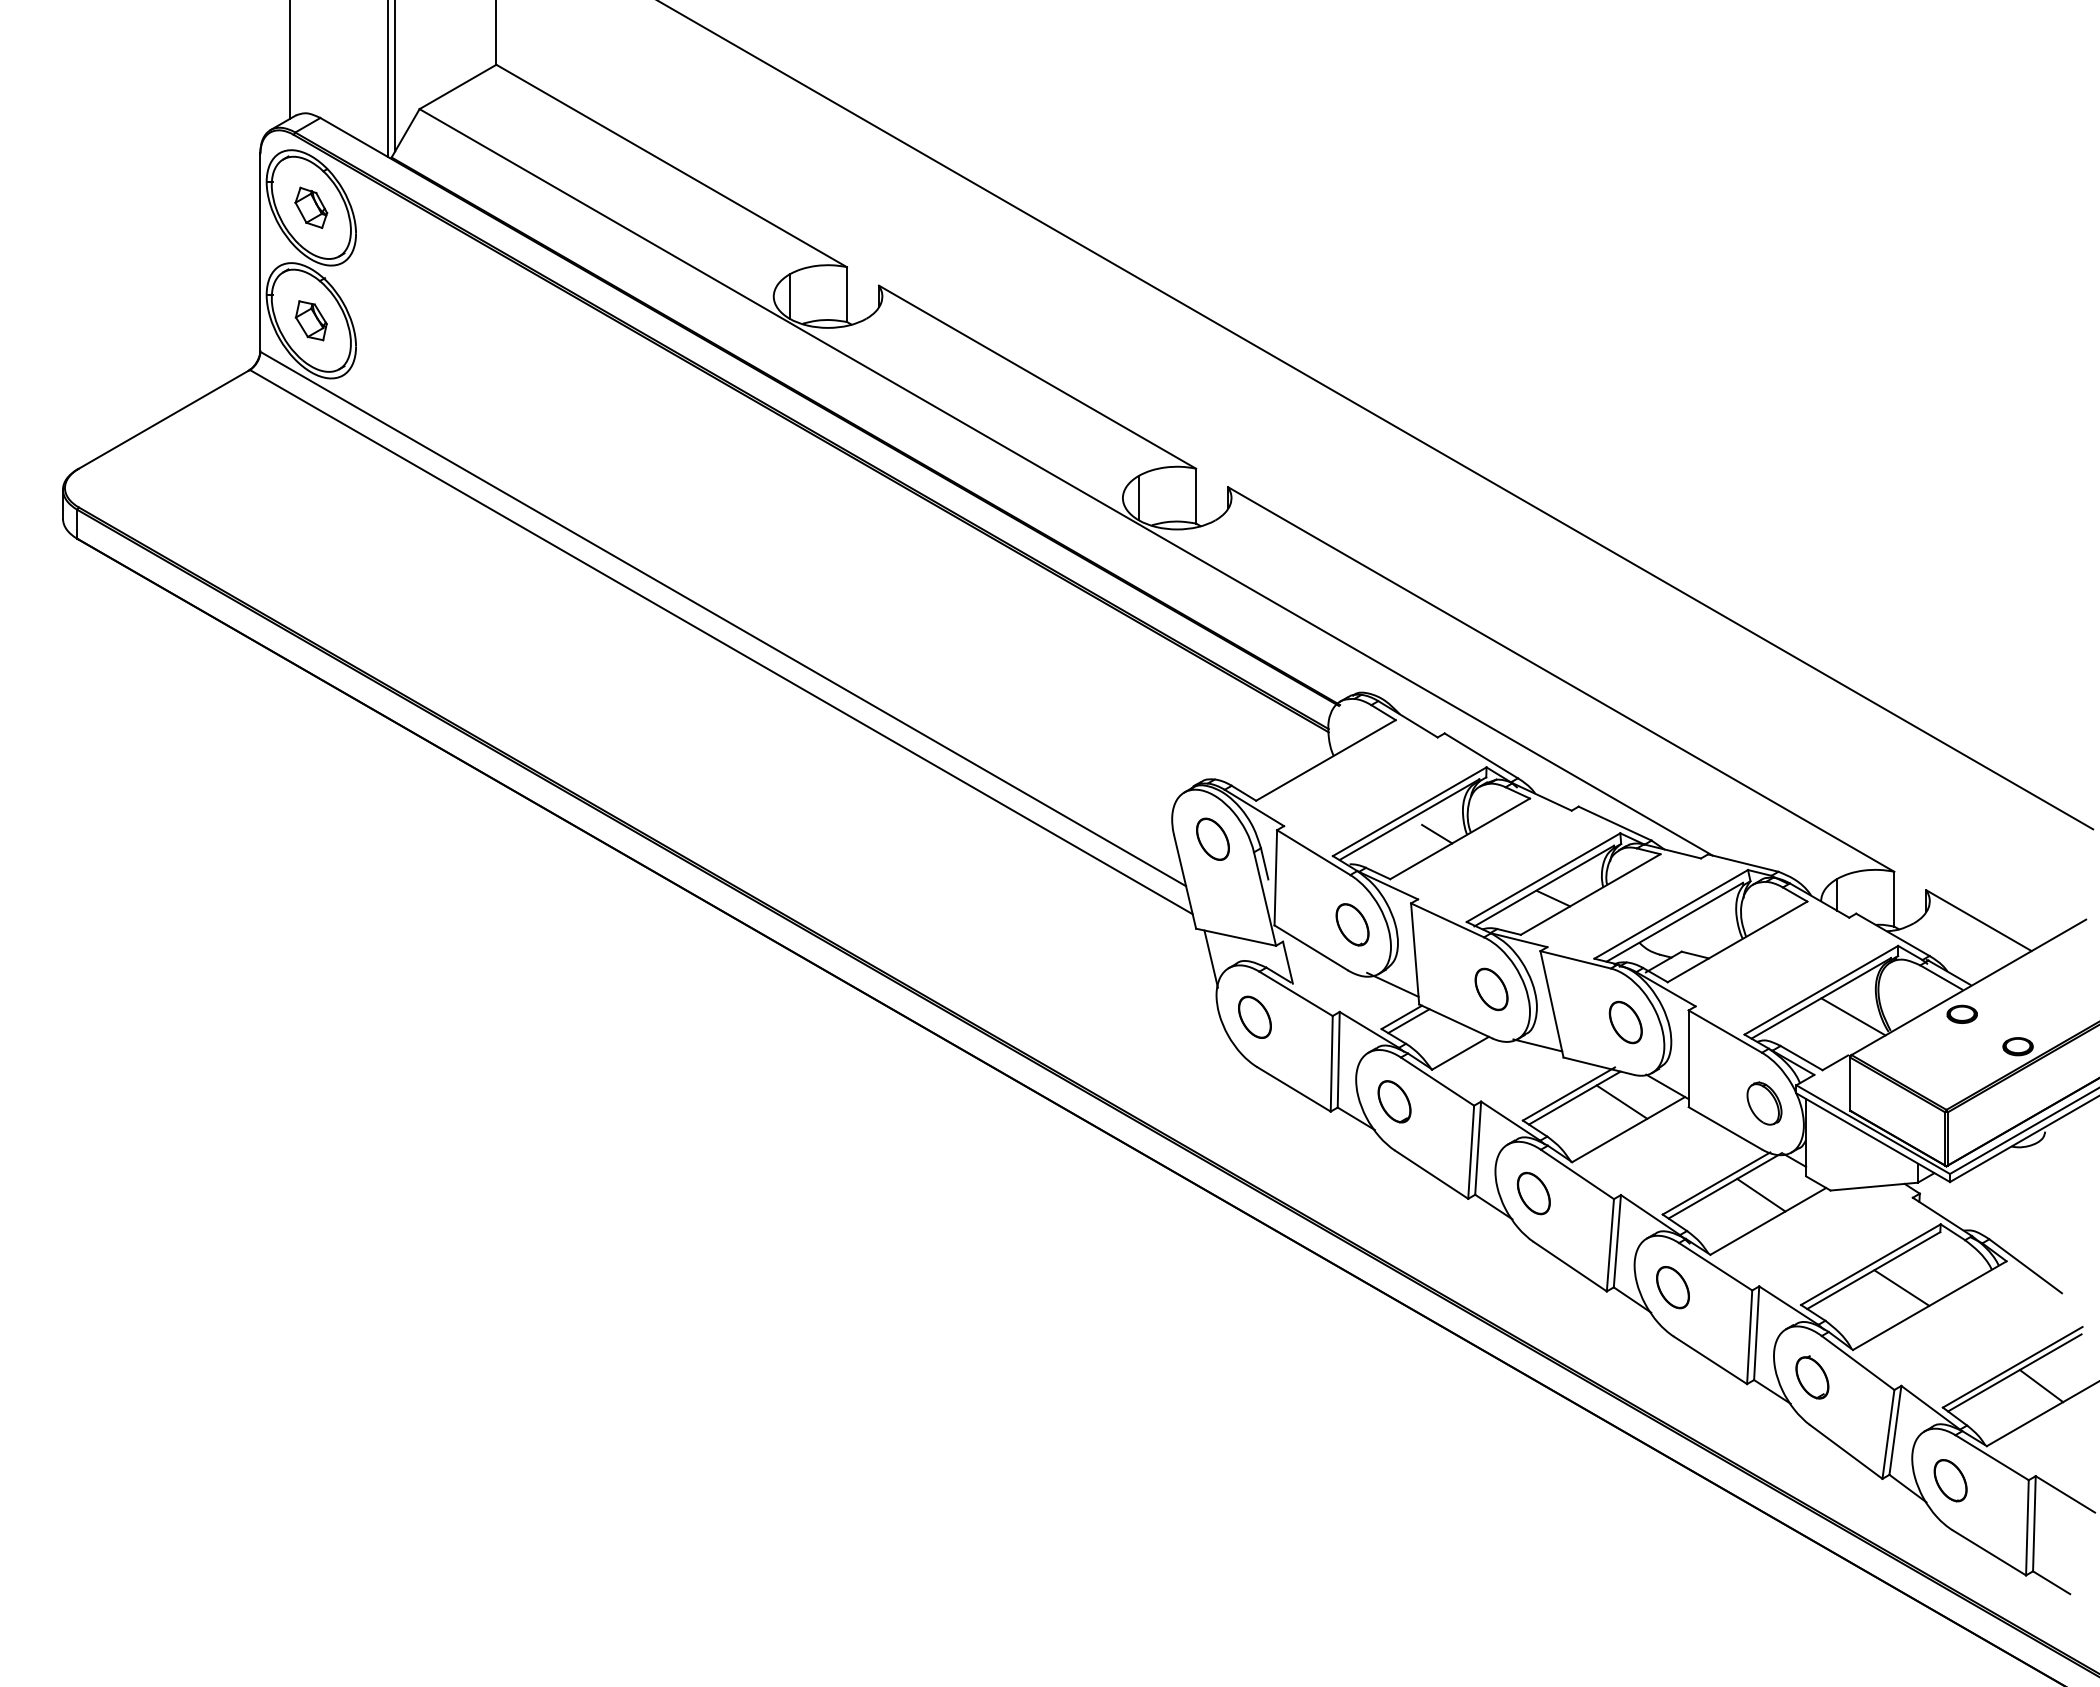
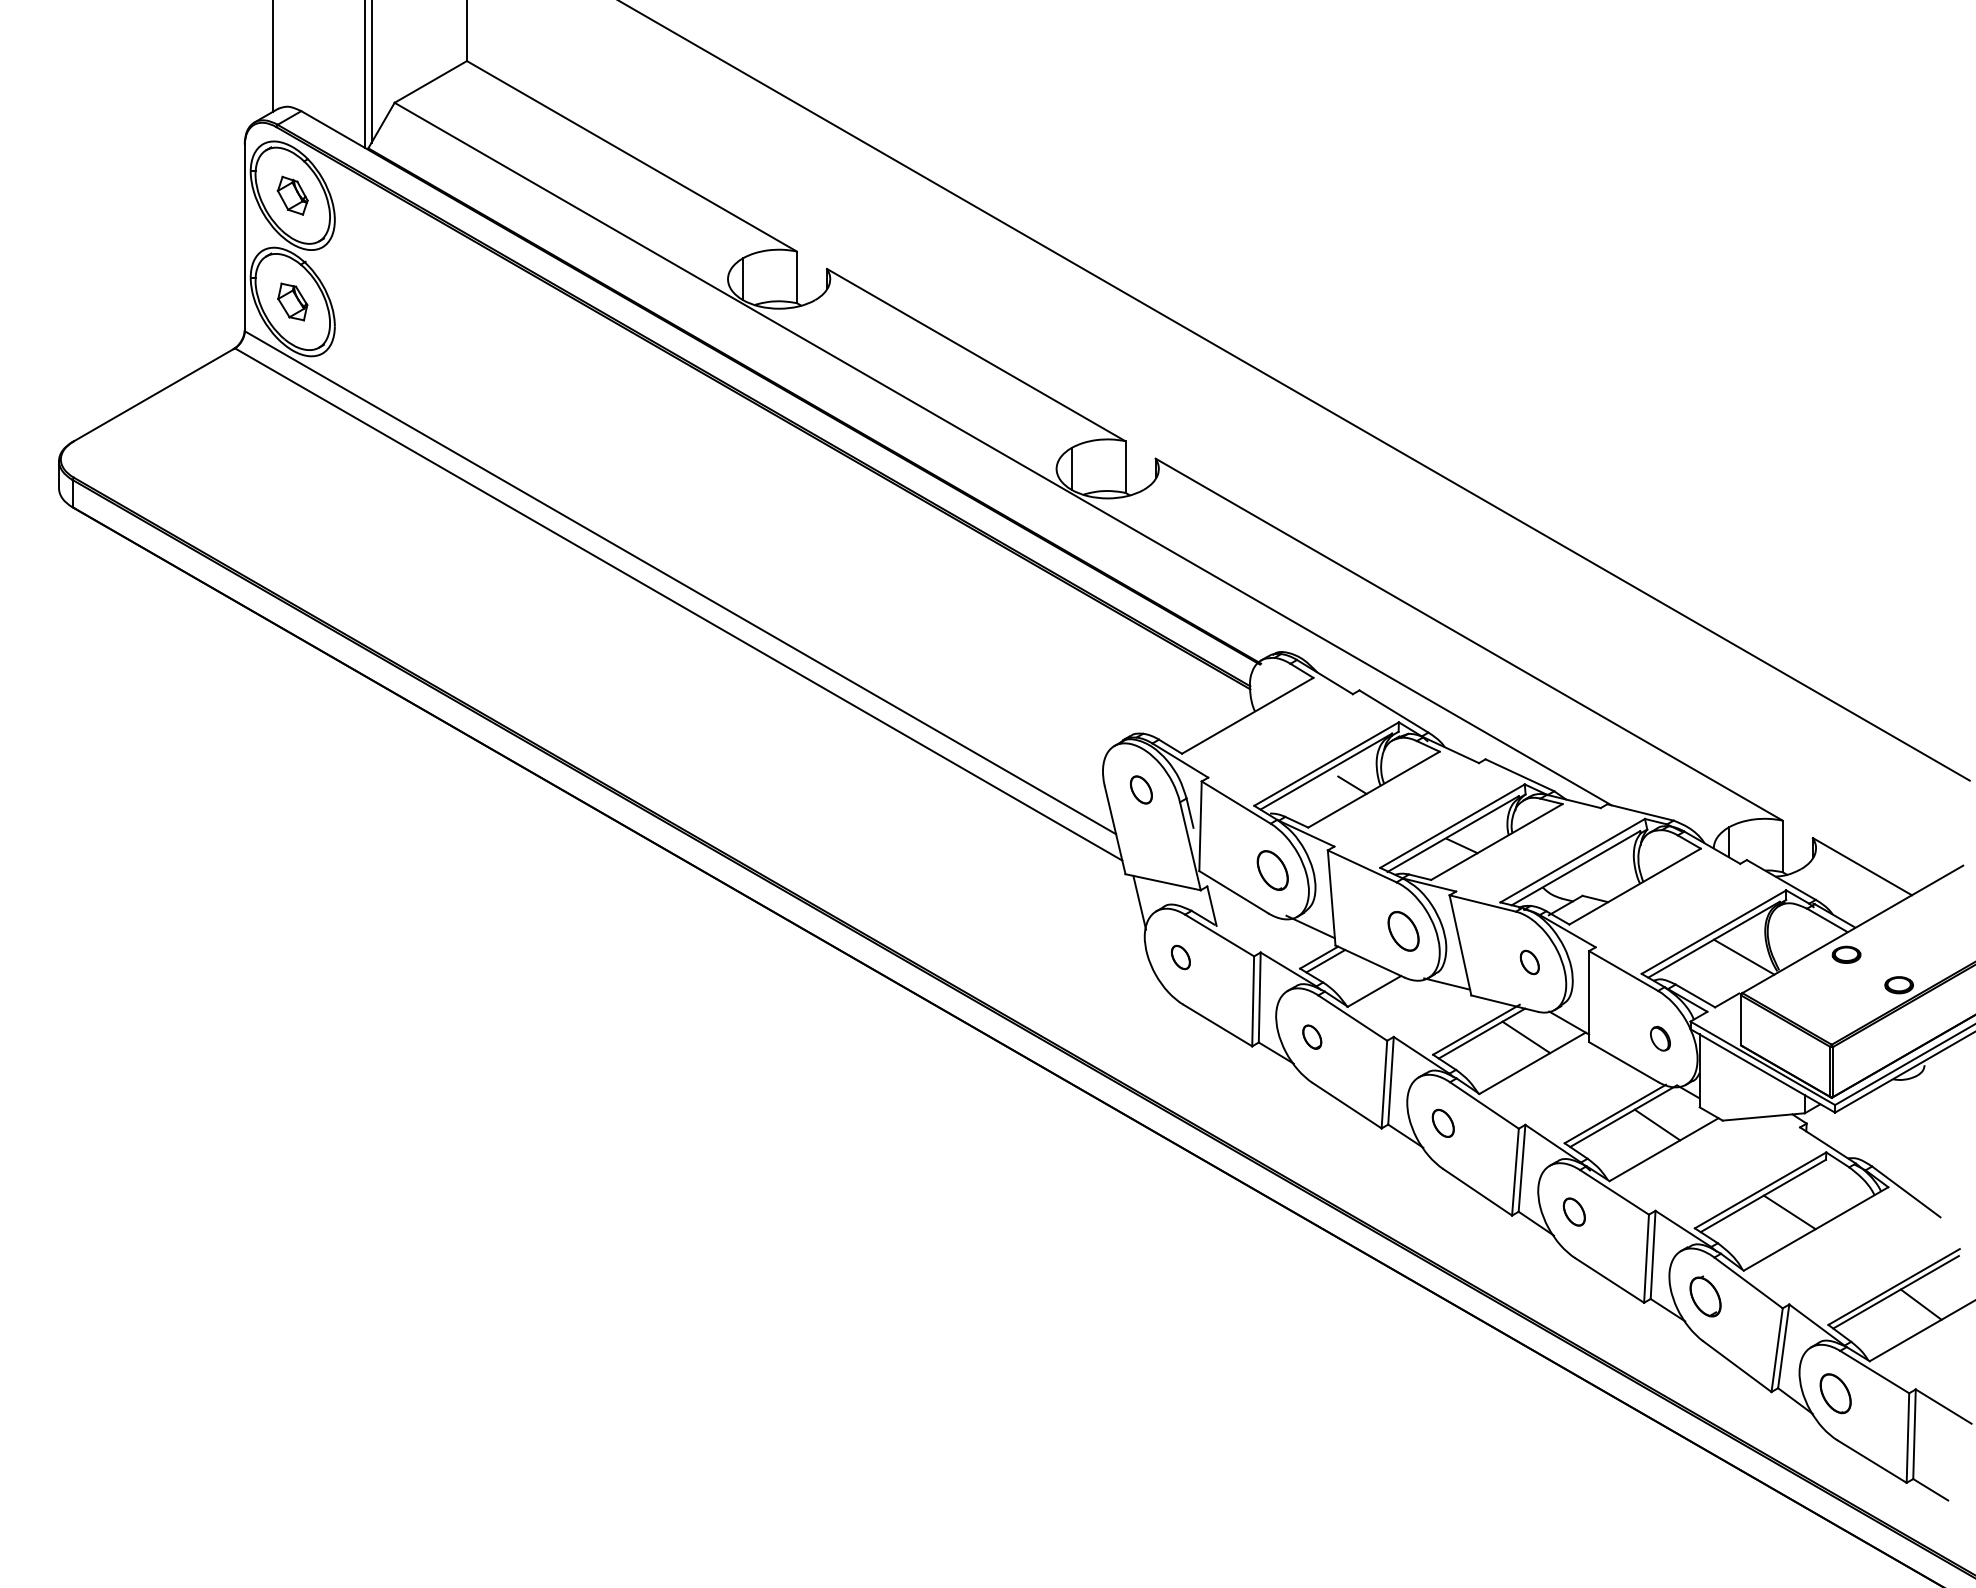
part: (1212, 838) -> (1140, 789), size x0.7
part: (1254, 1016) -> (1180, 956), size x0.6
part: (1625, 1022) -> (1529, 962), size x0.6
part: (1394, 1101) -> (1312, 1036), size x0.6
part: (1764, 1103) -> (1660, 1038), size x0.6
part: (1533, 1193) -> (1443, 1123), size x0.7
part: (1672, 1287) -> (1573, 1211), size x0.7

